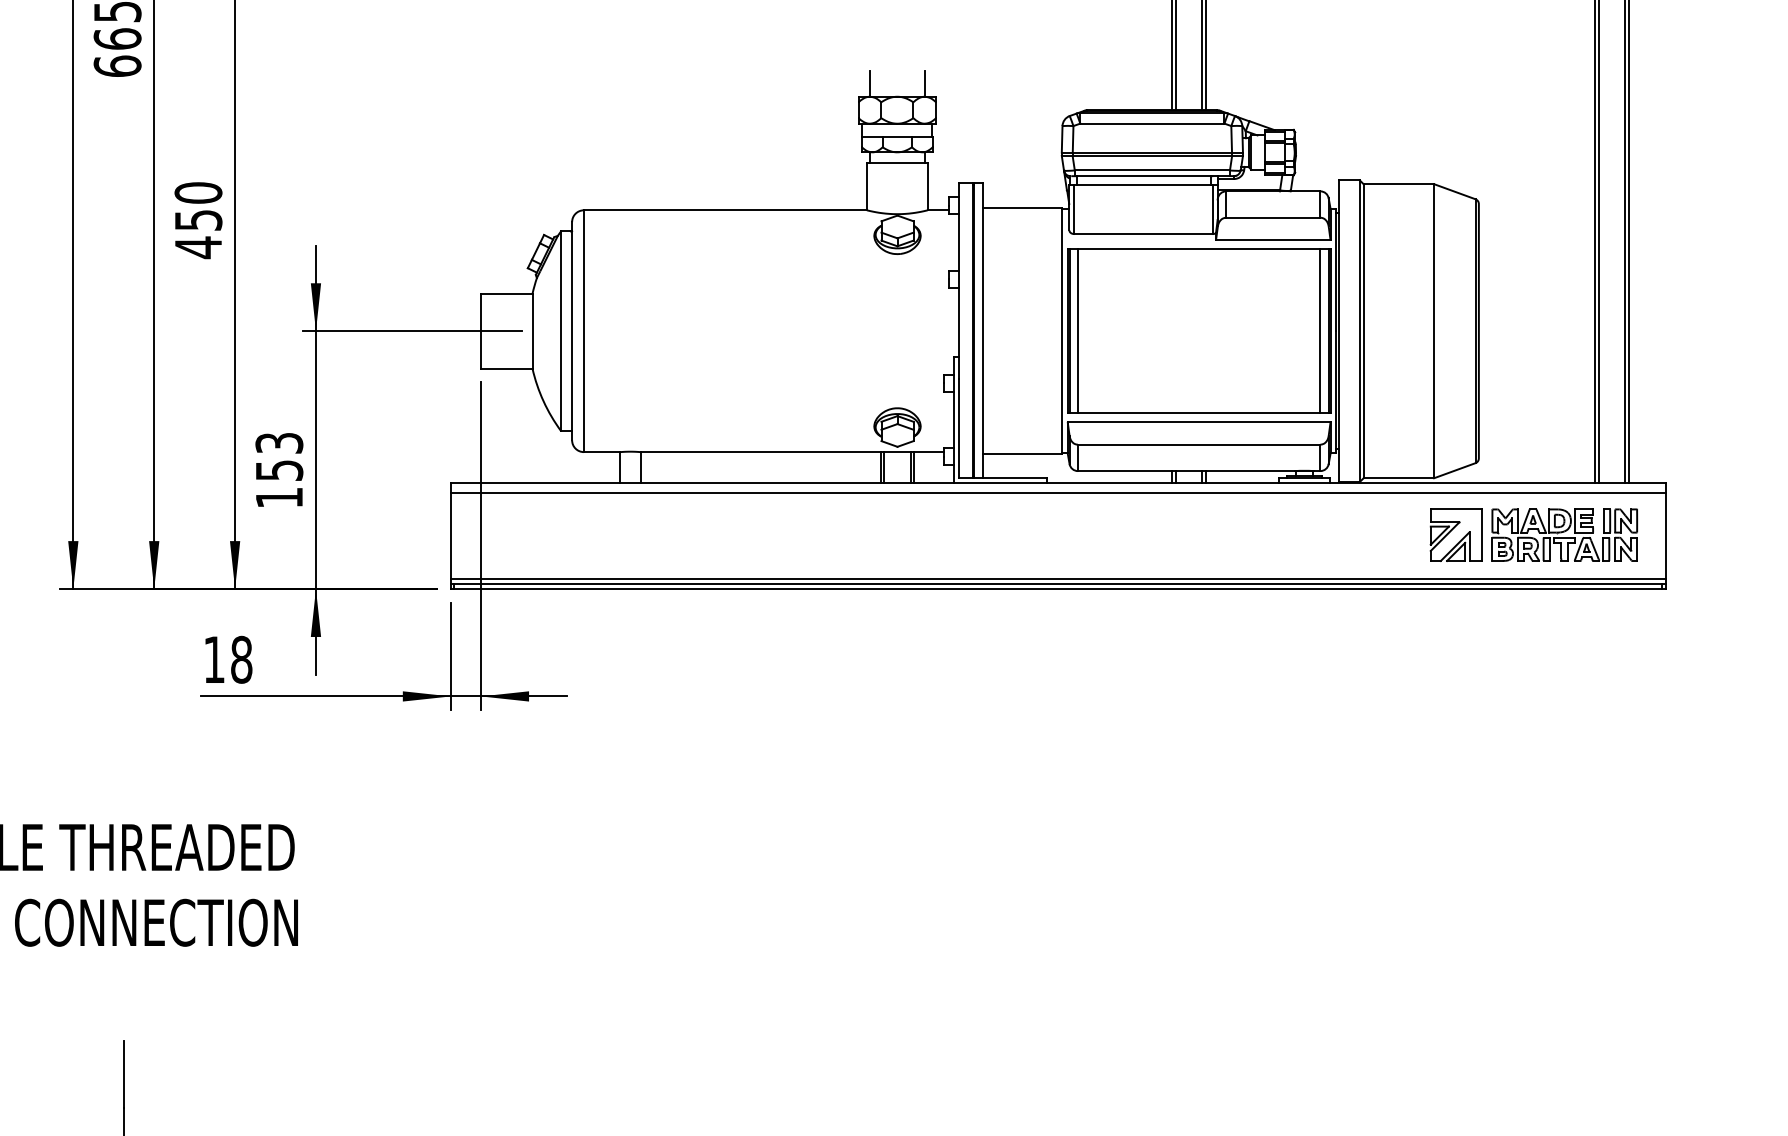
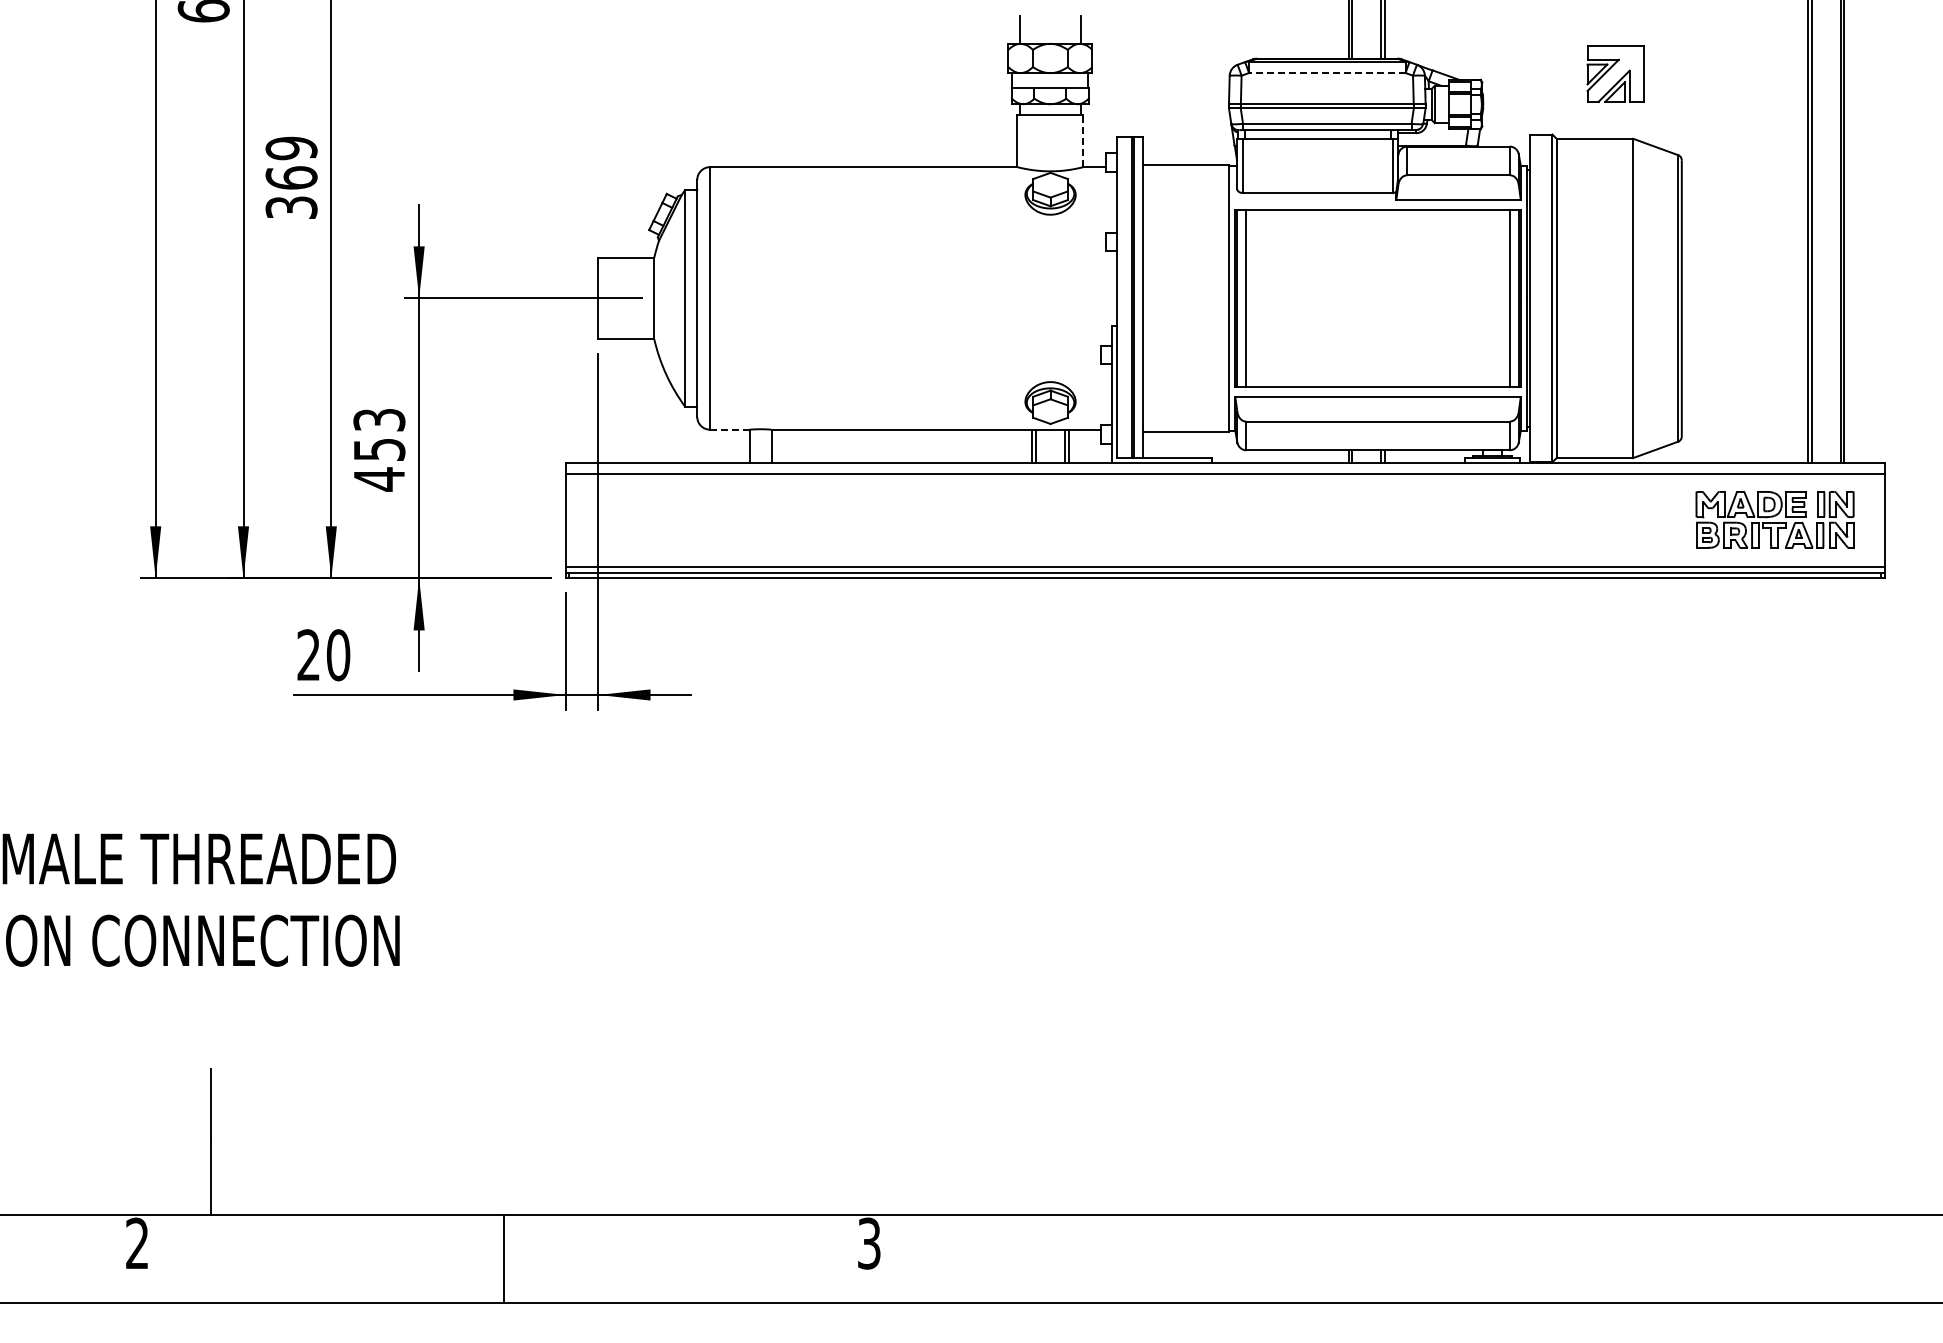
line: (1151, 124) -> (1326, 73), solid -> dashed
line: (927, 186) -> (1083, 141), solid -> dashed
text: (198, 220) -> (291, 178), 450 -> 369
line: (601, 451) -> (729, 429), solid -> dashed
text: (279, 497) -> (379, 479), 153 -> 453
part: (1456, 534) -> (1615, 73), moved
text: (227, 660) -> (323, 655), 18 -> 20

